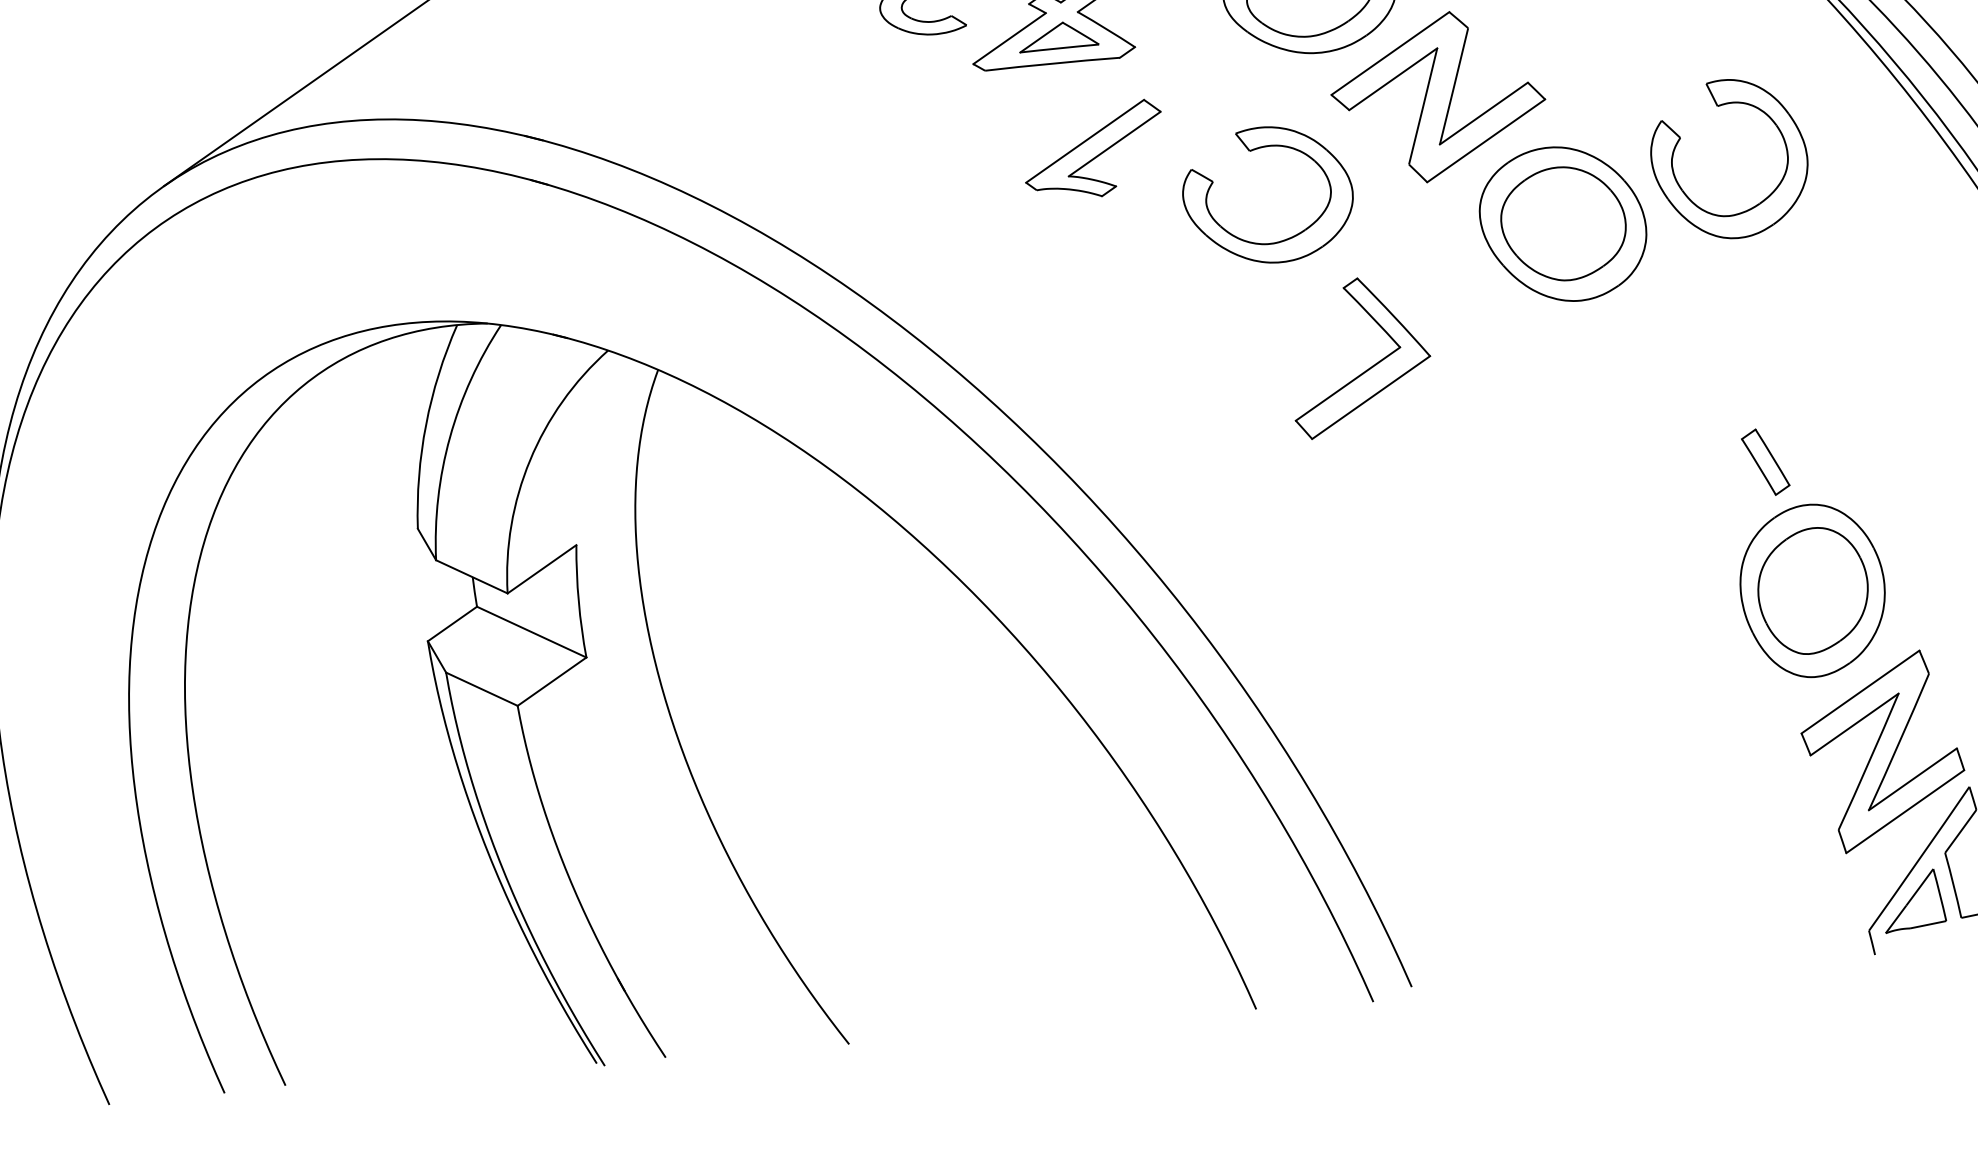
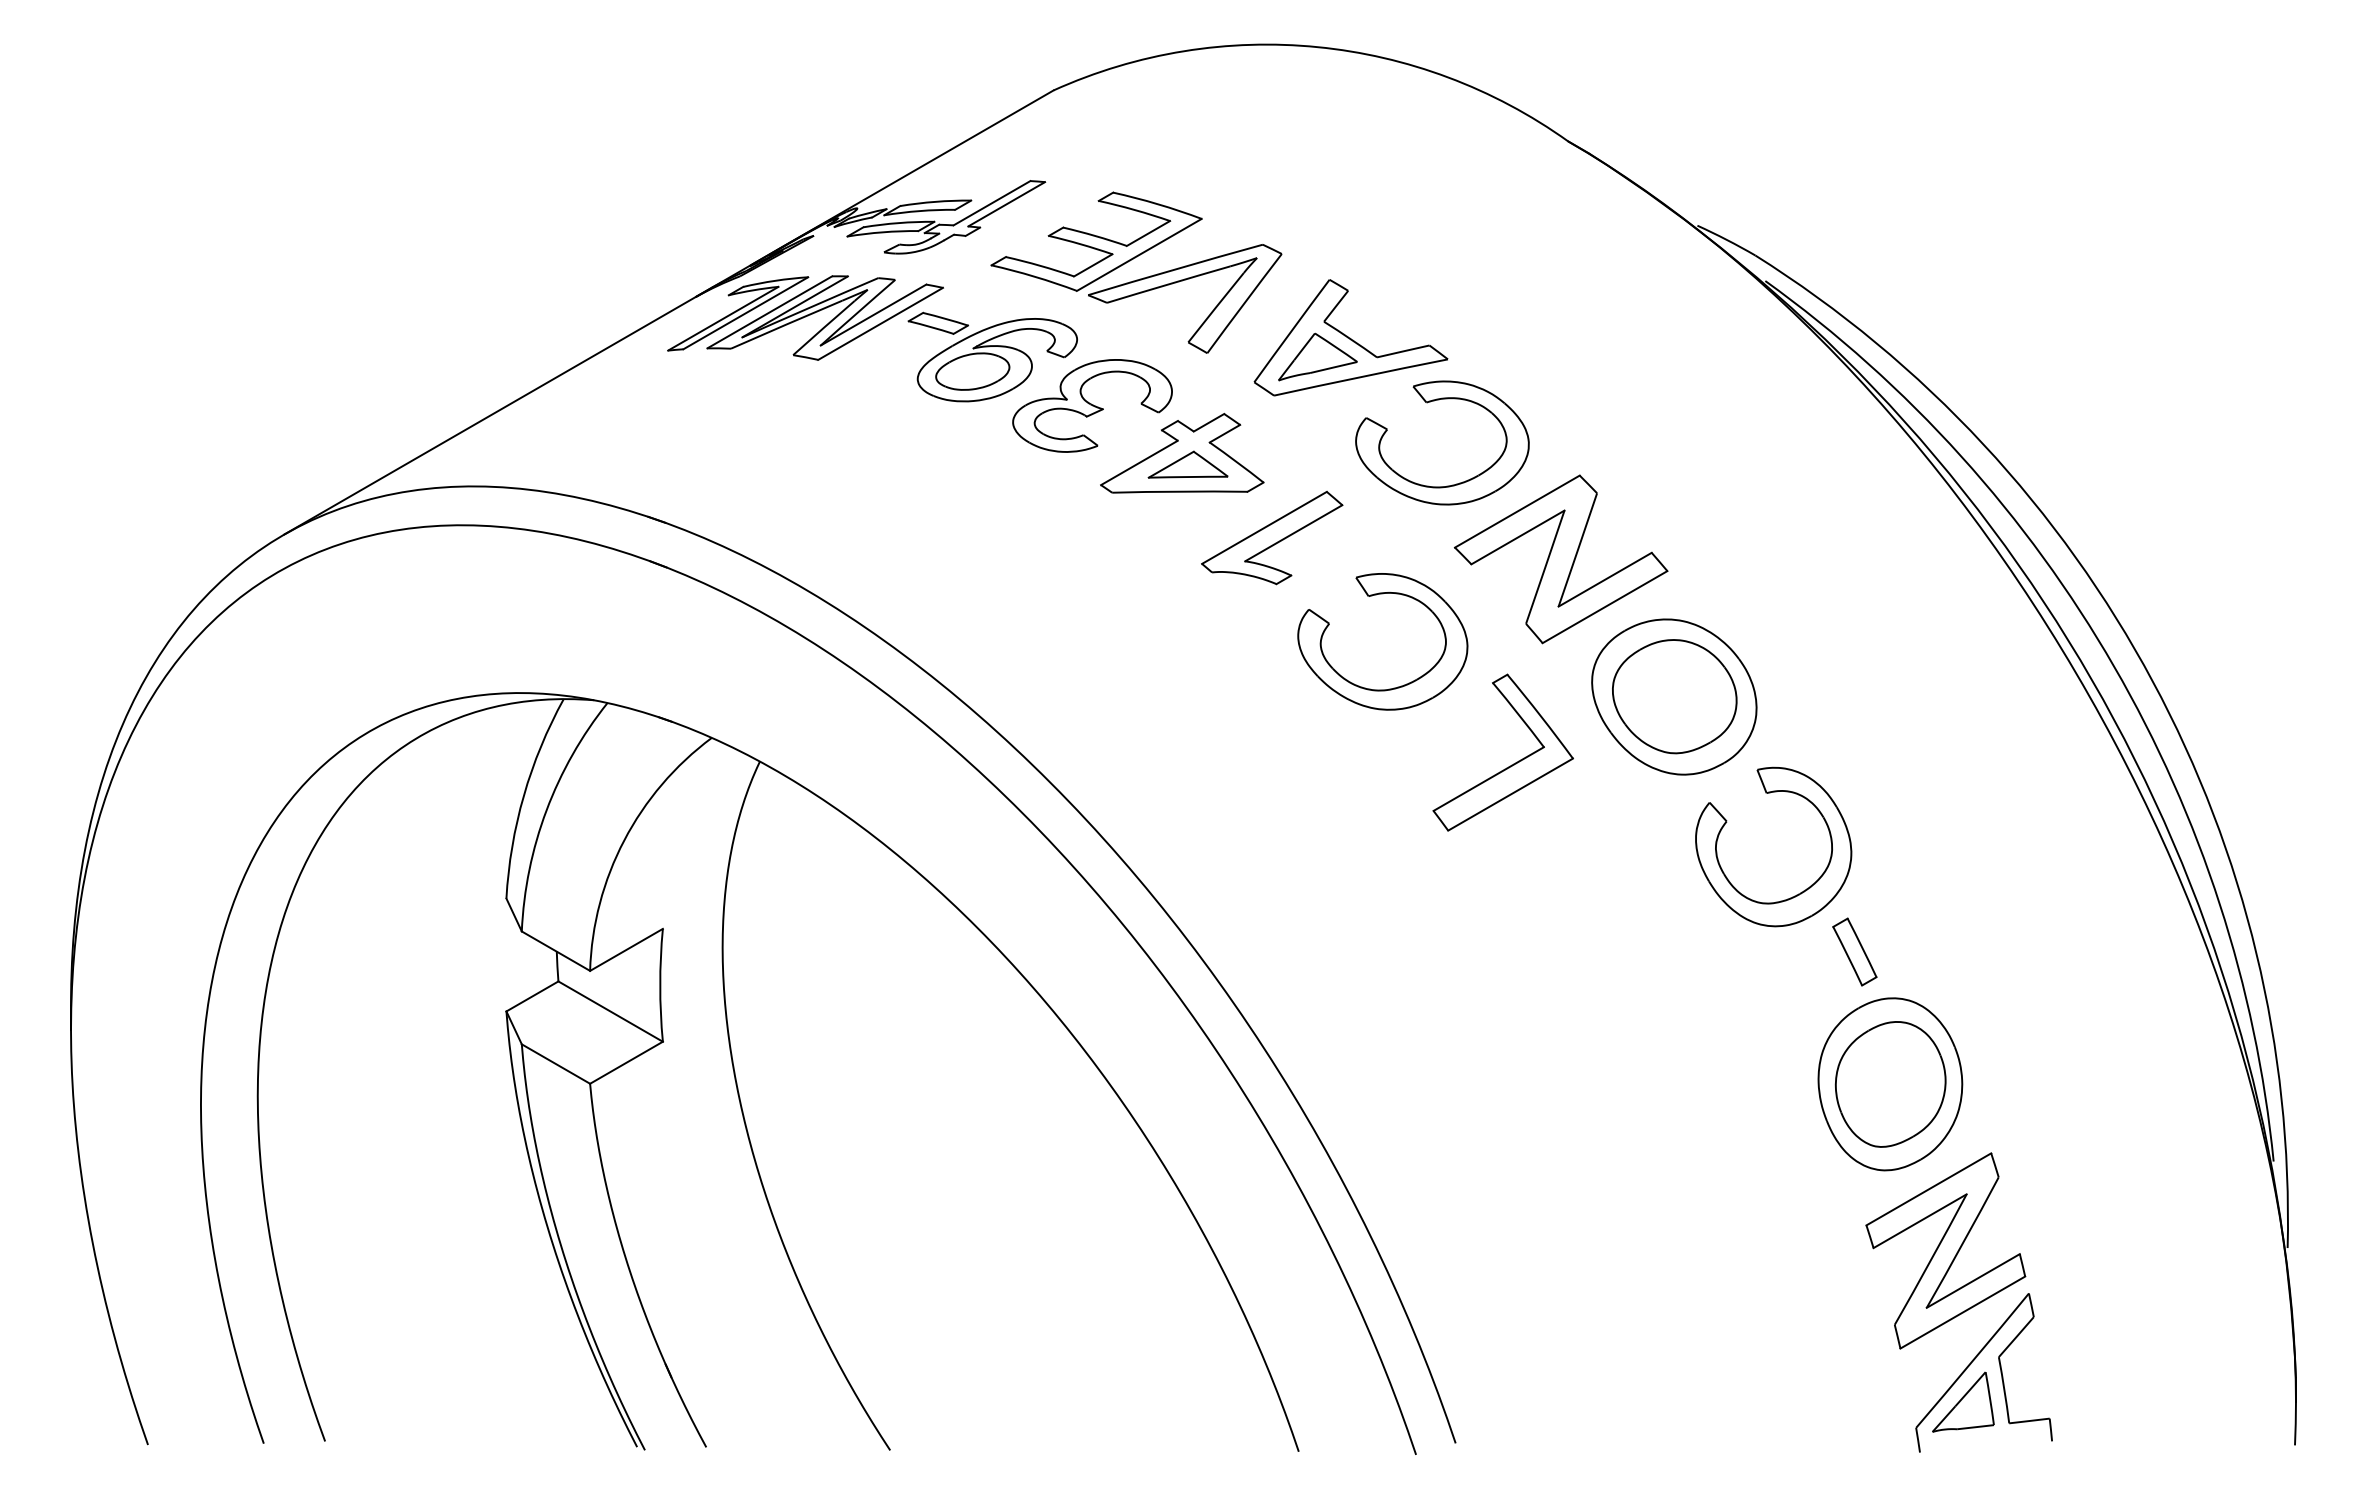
part: (1681, 138) -> (1727, 822), moved
part: (1093, 150) -> (1272, 537), moved
part: (1369, 367) -> (1511, 764), moved

